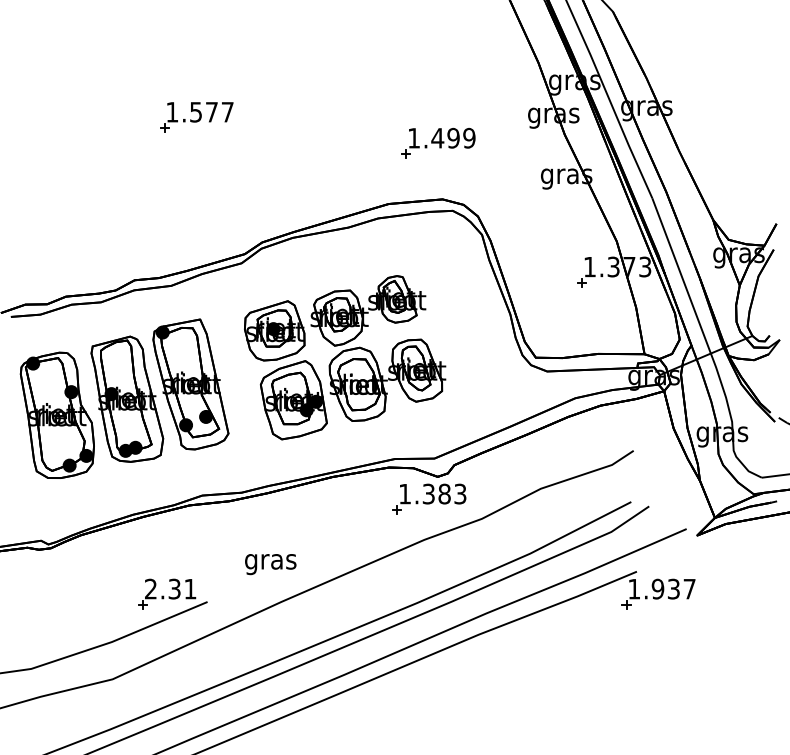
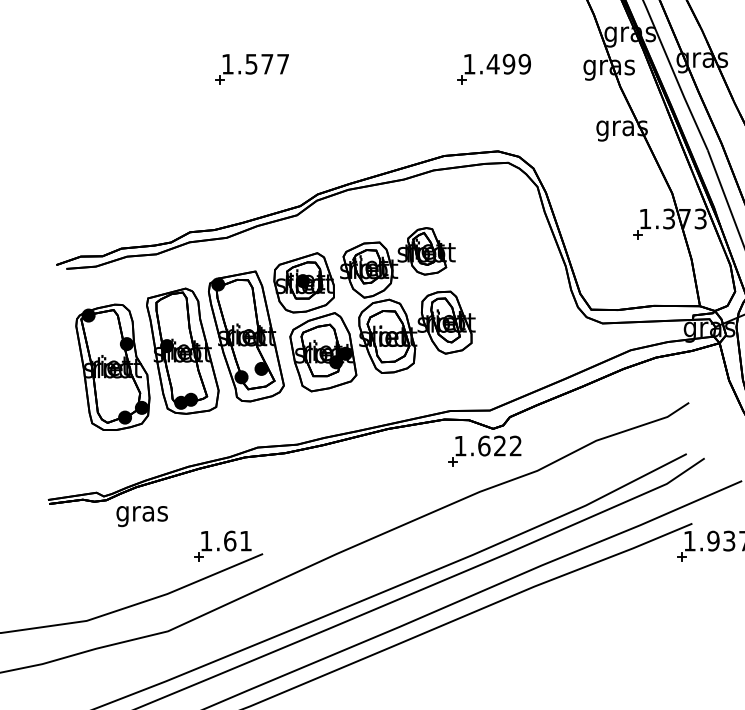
part: (438, 142) -> (493, 68), moved
part: (345, 357) -> (374, 309), moved
text: (444, 493) -> (499, 445), 1.383 -> 1.622
text: (270, 564) -> (141, 516), moved
text: (162, 588) -> (217, 540), 2.31 -> 1.61

